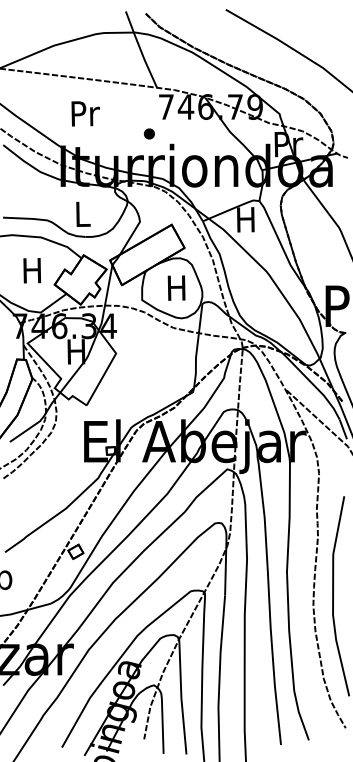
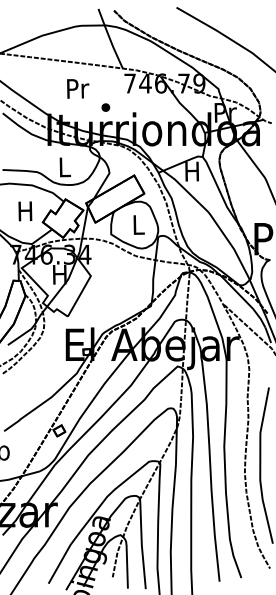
text: (86, 113) -> (78, 88), moved
part: (148, 133) -> (105, 107), moved
text: (175, 287) -> (137, 224), H -> L

